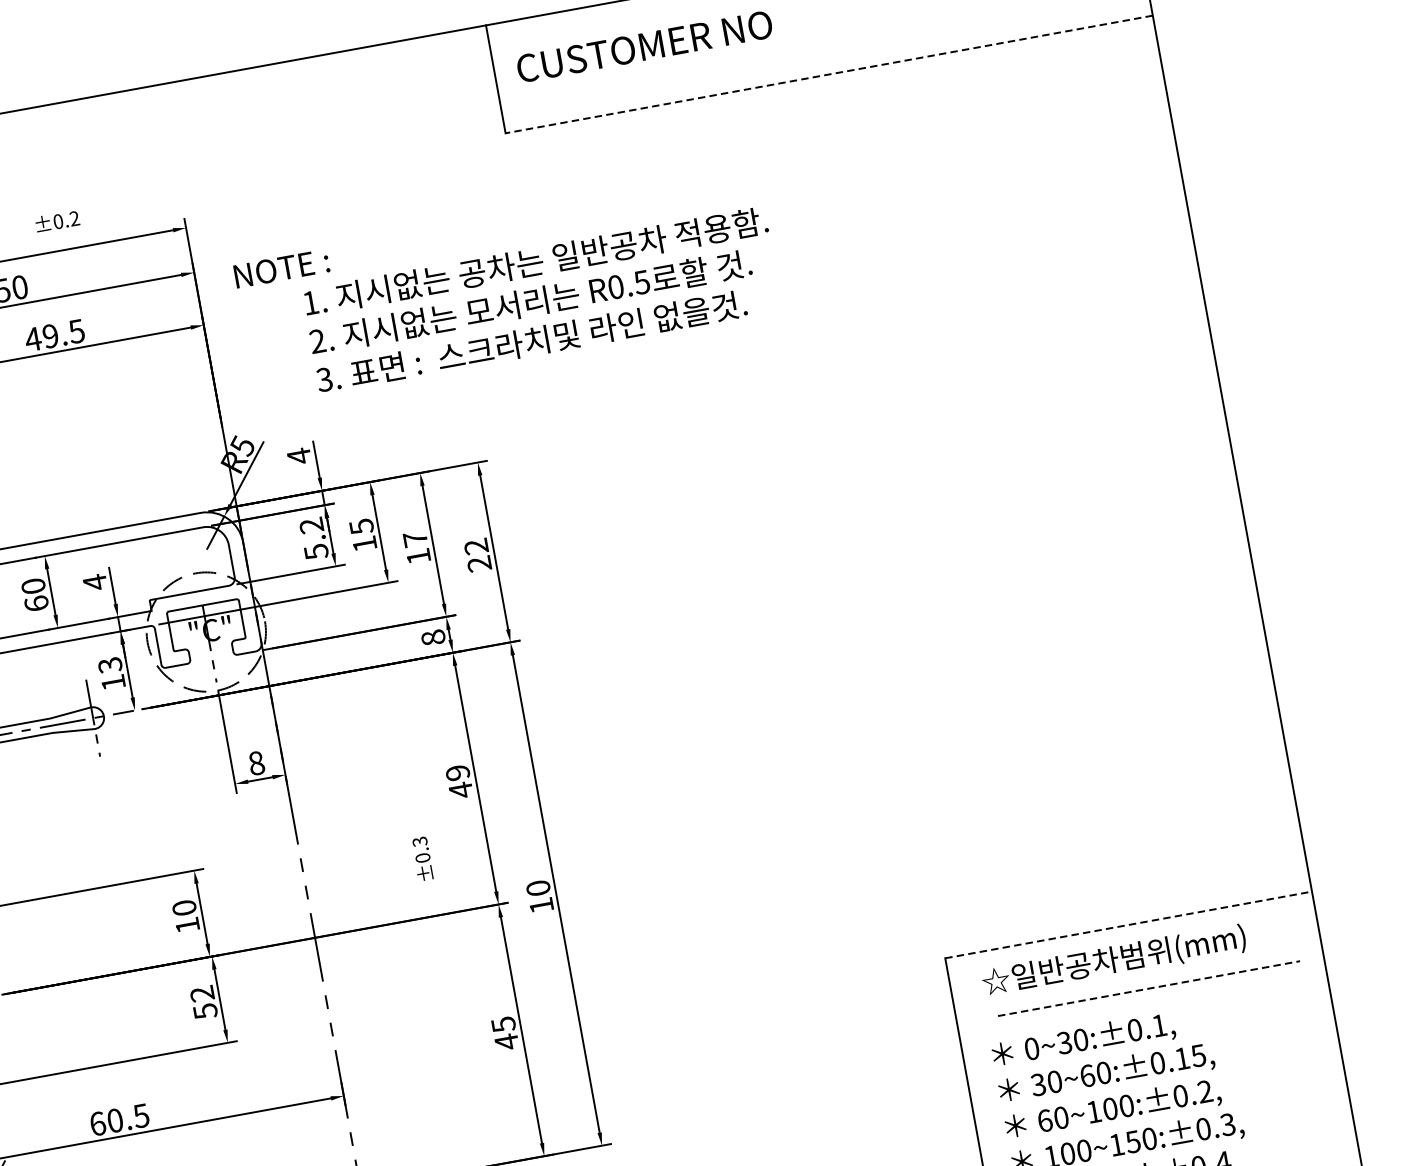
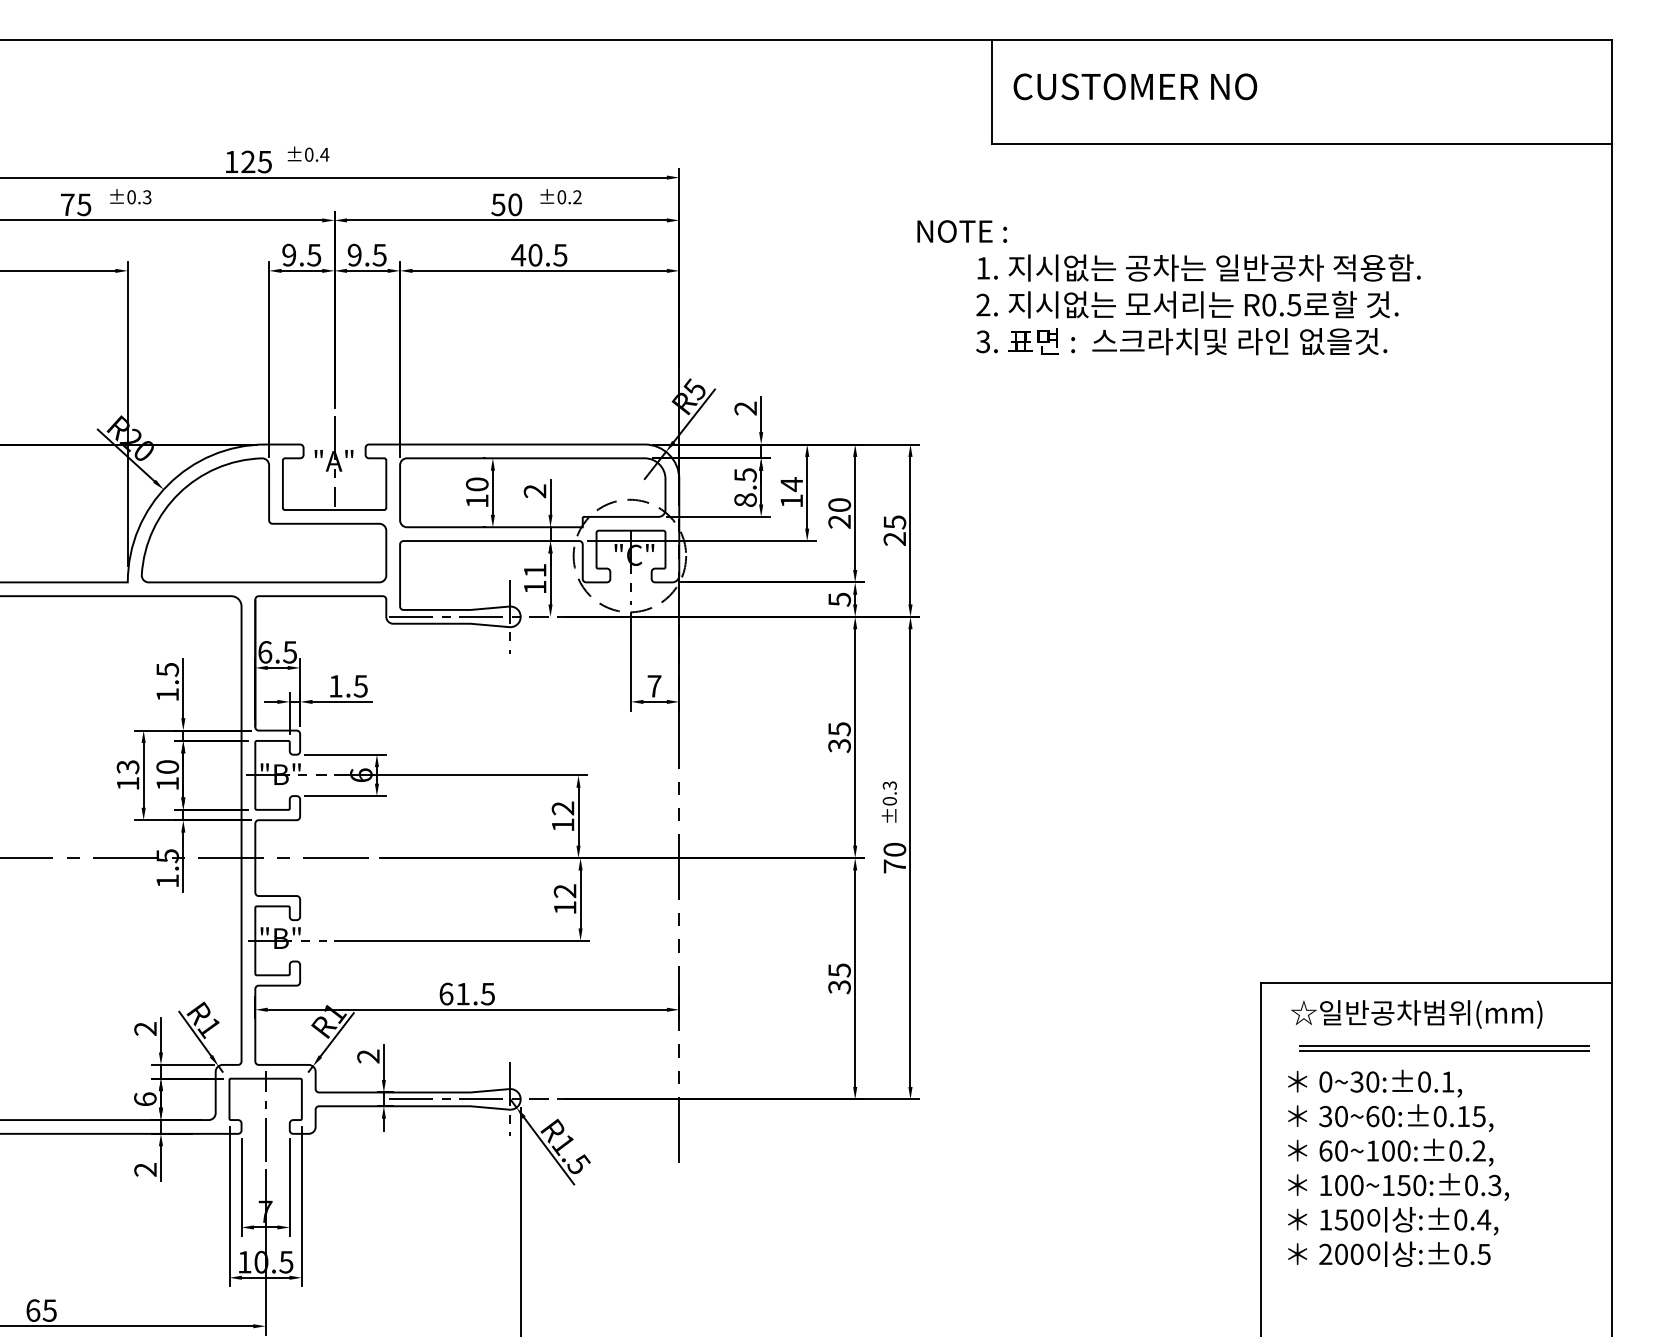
line: (828, 74) -> (1301, 143), dashed -> solid
text: (56, 221) -> (560, 196), moved
text: (507, 287) -> (1168, 287), moved
text: (50, 336) -> (535, 255), 49.5 -> 40.5
text: (298, 456) -> (745, 408), 4 -> 2
text: (361, 526) -> (791, 484), 15 -> 14
text: (313, 538) -> (745, 487), 5.2 -> 8.5
text: (475, 546) -> (894, 522), 22 -> 25
text: (416, 547) -> (839, 513), 17 -> 20
text: (94, 581) -> (534, 490), 4 -> 2
text: (36, 603) -> (477, 500), 60 -> 10
text: (433, 637) -> (839, 599), 8 -> 5
text: (109, 665) -> (534, 570), 13 -> 11
text: (256, 763) -> (654, 686), 8 -> 7
text: (459, 781) -> (839, 737), 49 -> 35
text: (421, 858) -> (888, 801), moved
text: (541, 905) -> (894, 866), 10 -> 70
text: (183, 908) -> (562, 808), 10 -> 12
line: (1128, 925) -> (1436, 983), dashed -> solid
line: (1148, 988) -> (1444, 1045), dashed -> solid
line: (1150, 994) -> (1444, 1051), added
text: (205, 1011) -> (565, 908), 52 -> 12
text: (506, 1041) -> (839, 986), 45 -> 35
text: (114, 1120) -> (462, 993), 60.5 -> 61.5

